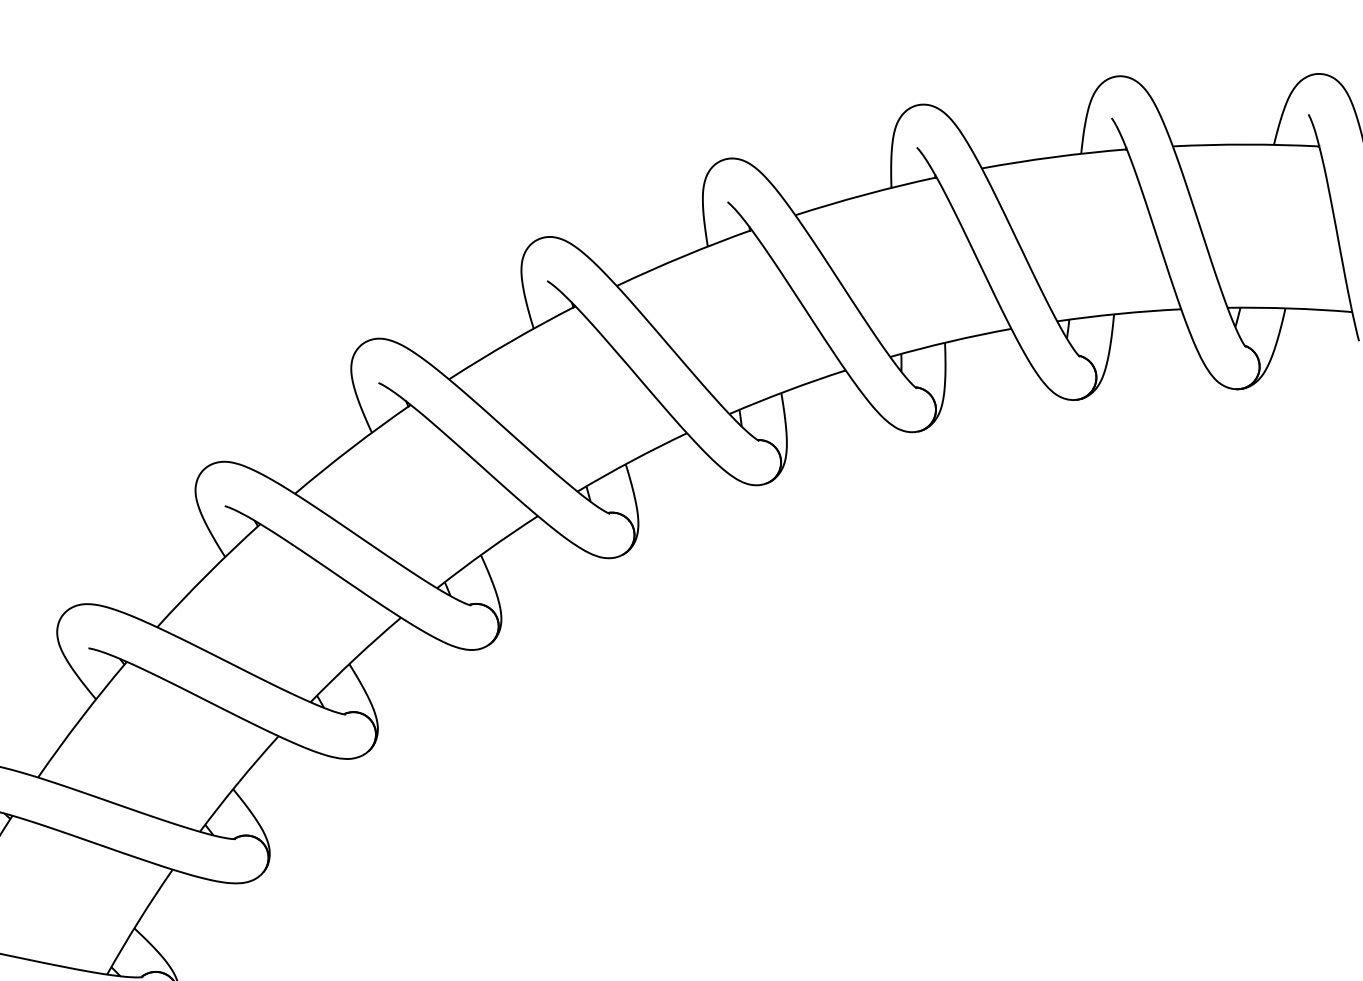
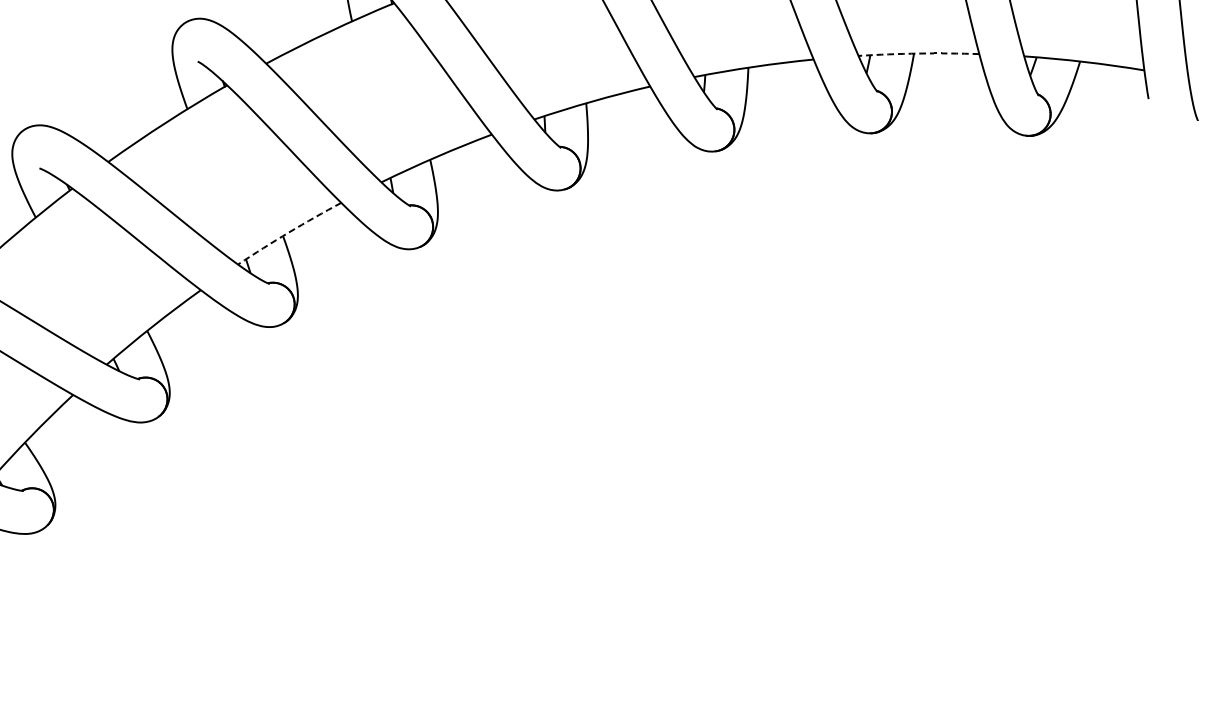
arc: (1119, 313) -> (919, 53), solid -> dashed
arc: (486, 550) -> (288, 232), solid -> dashed

